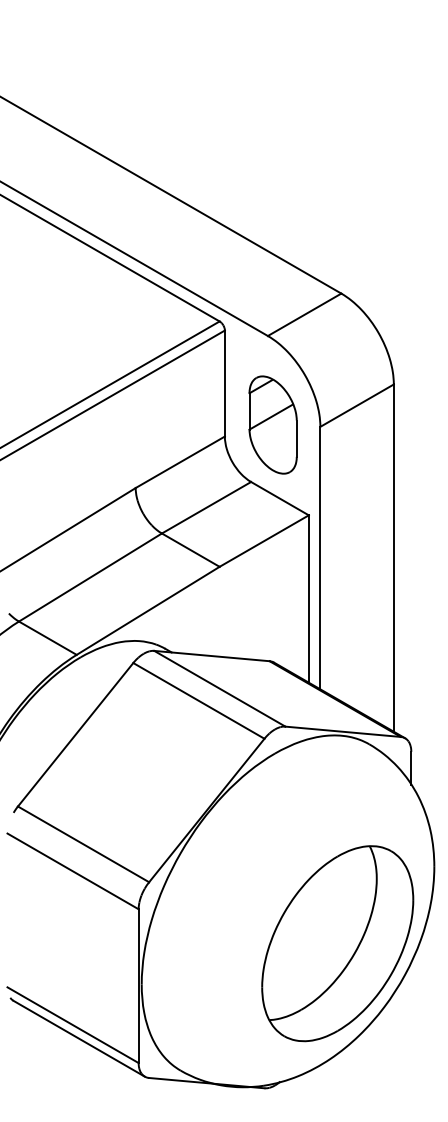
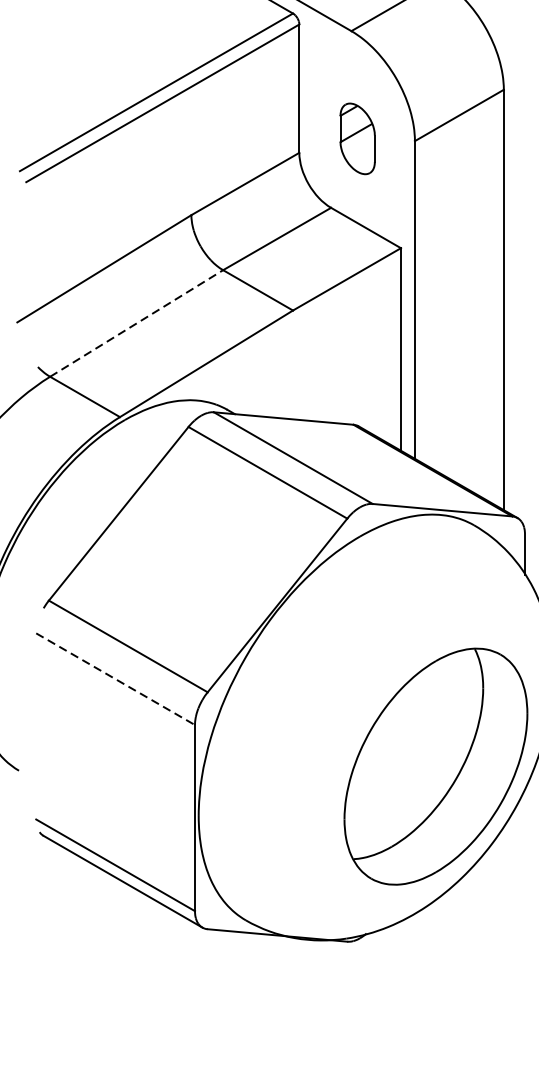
part: (272, 424) -> (356, 138), size x0.6
line: (90, 577) -> (136, 323), solid -> dashed
line: (73, 871) -> (116, 679), solid -> dashed

